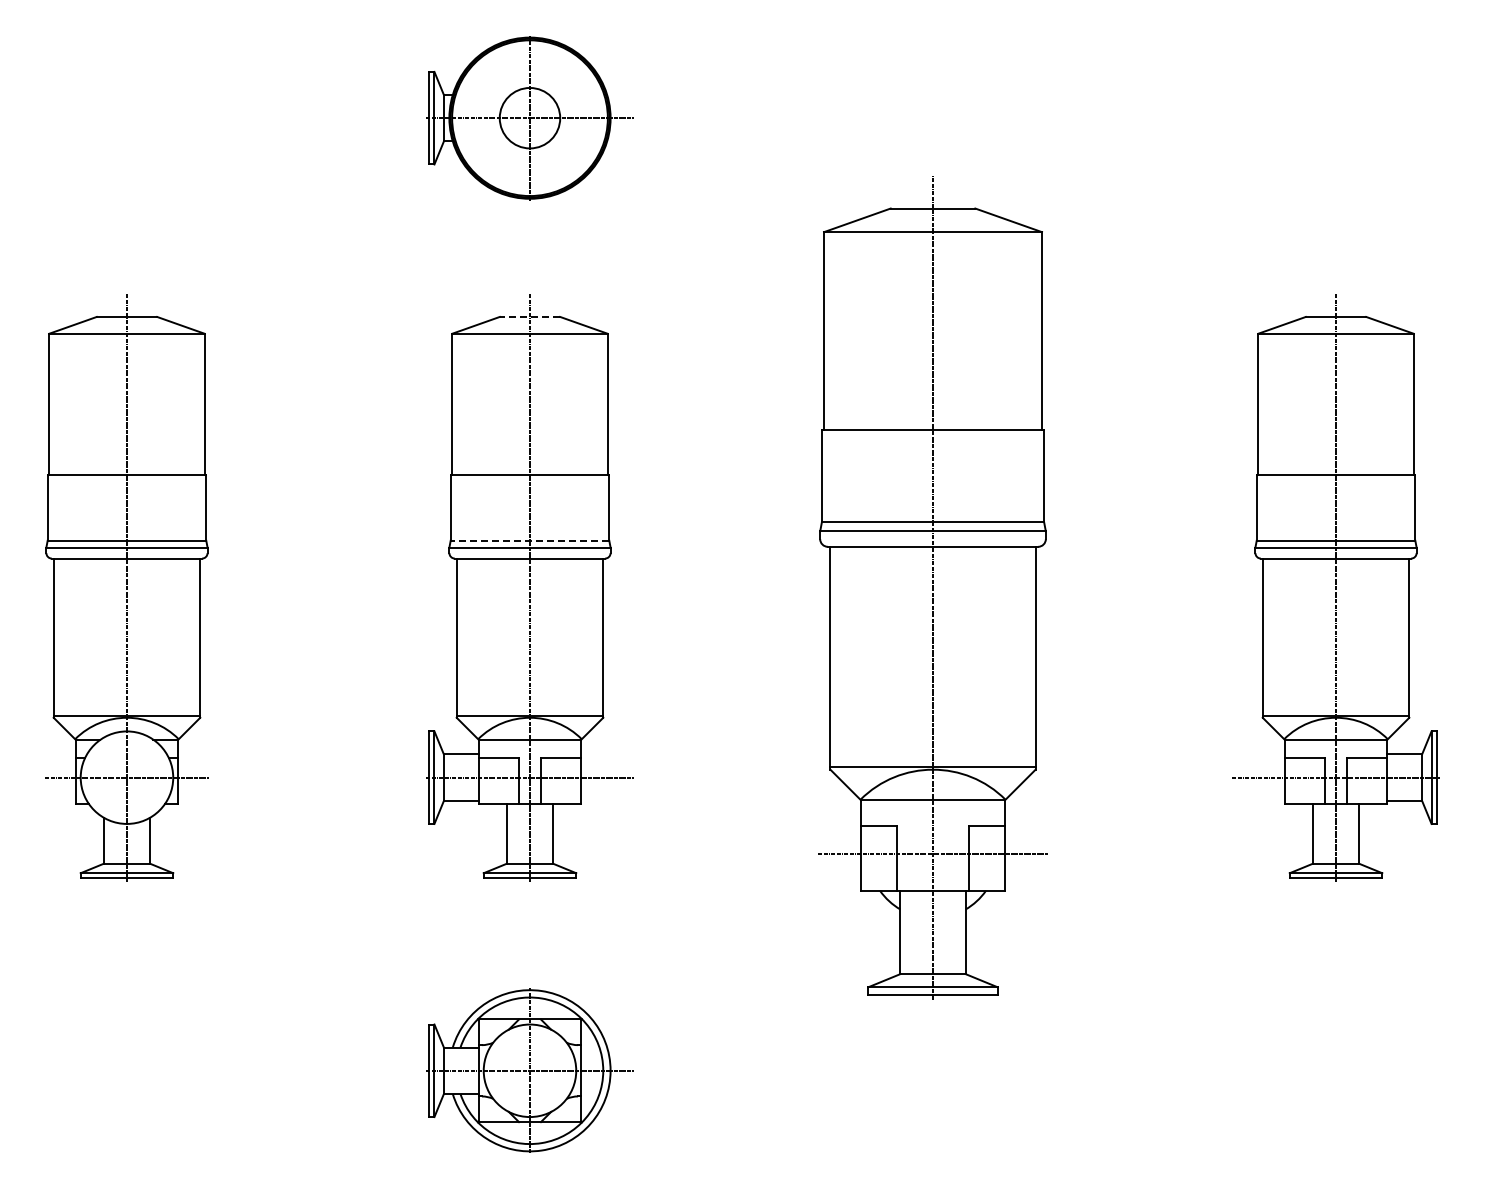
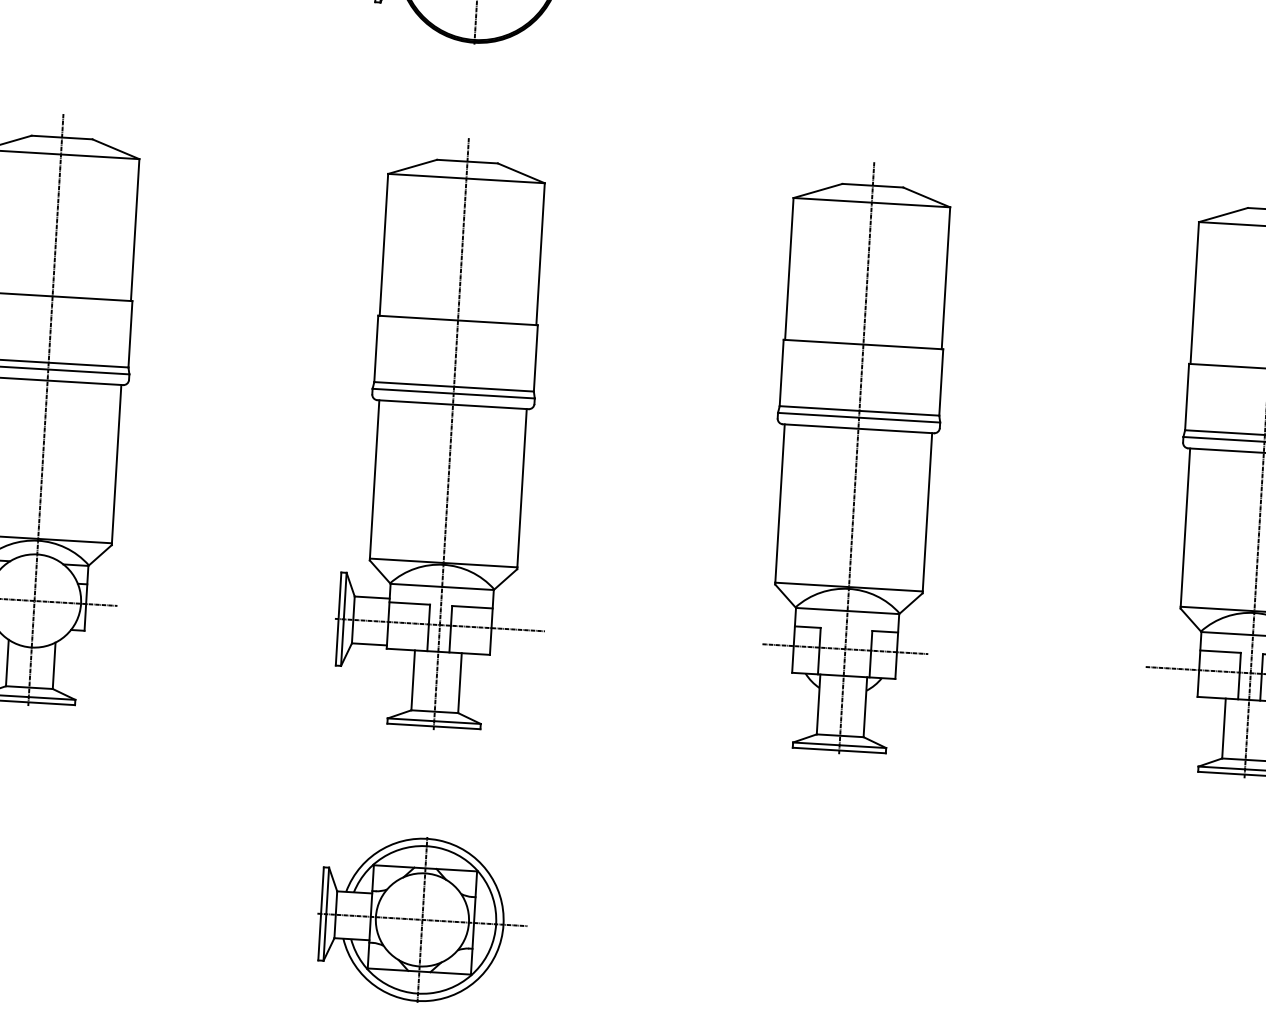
line: (529, 316) -> (467, 161), dashed -> solid
line: (529, 540) -> (453, 386), dashed -> solid
part: (932, 587) -> (856, 457), size x0.71

